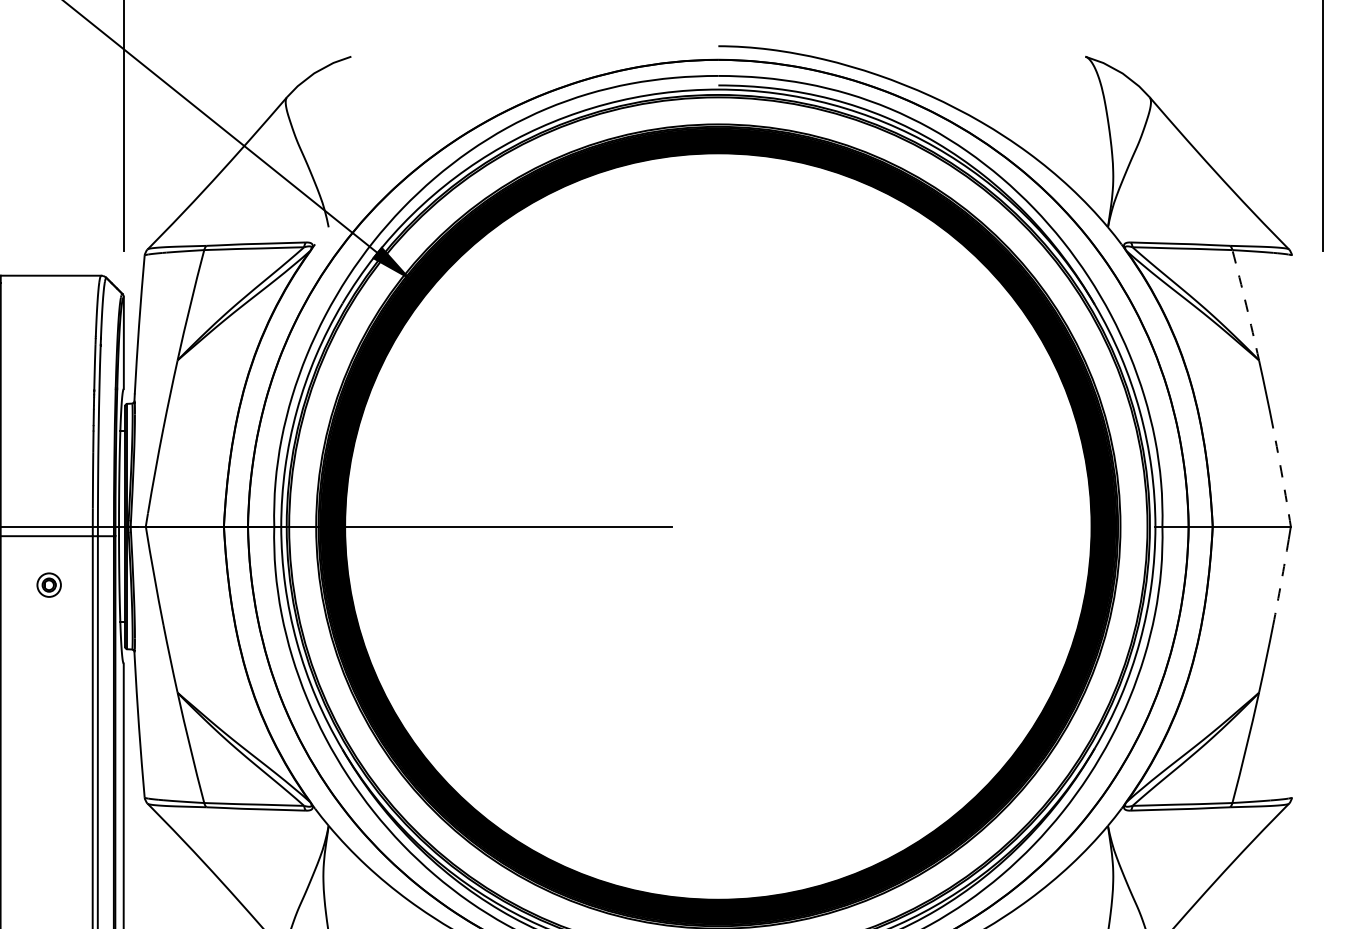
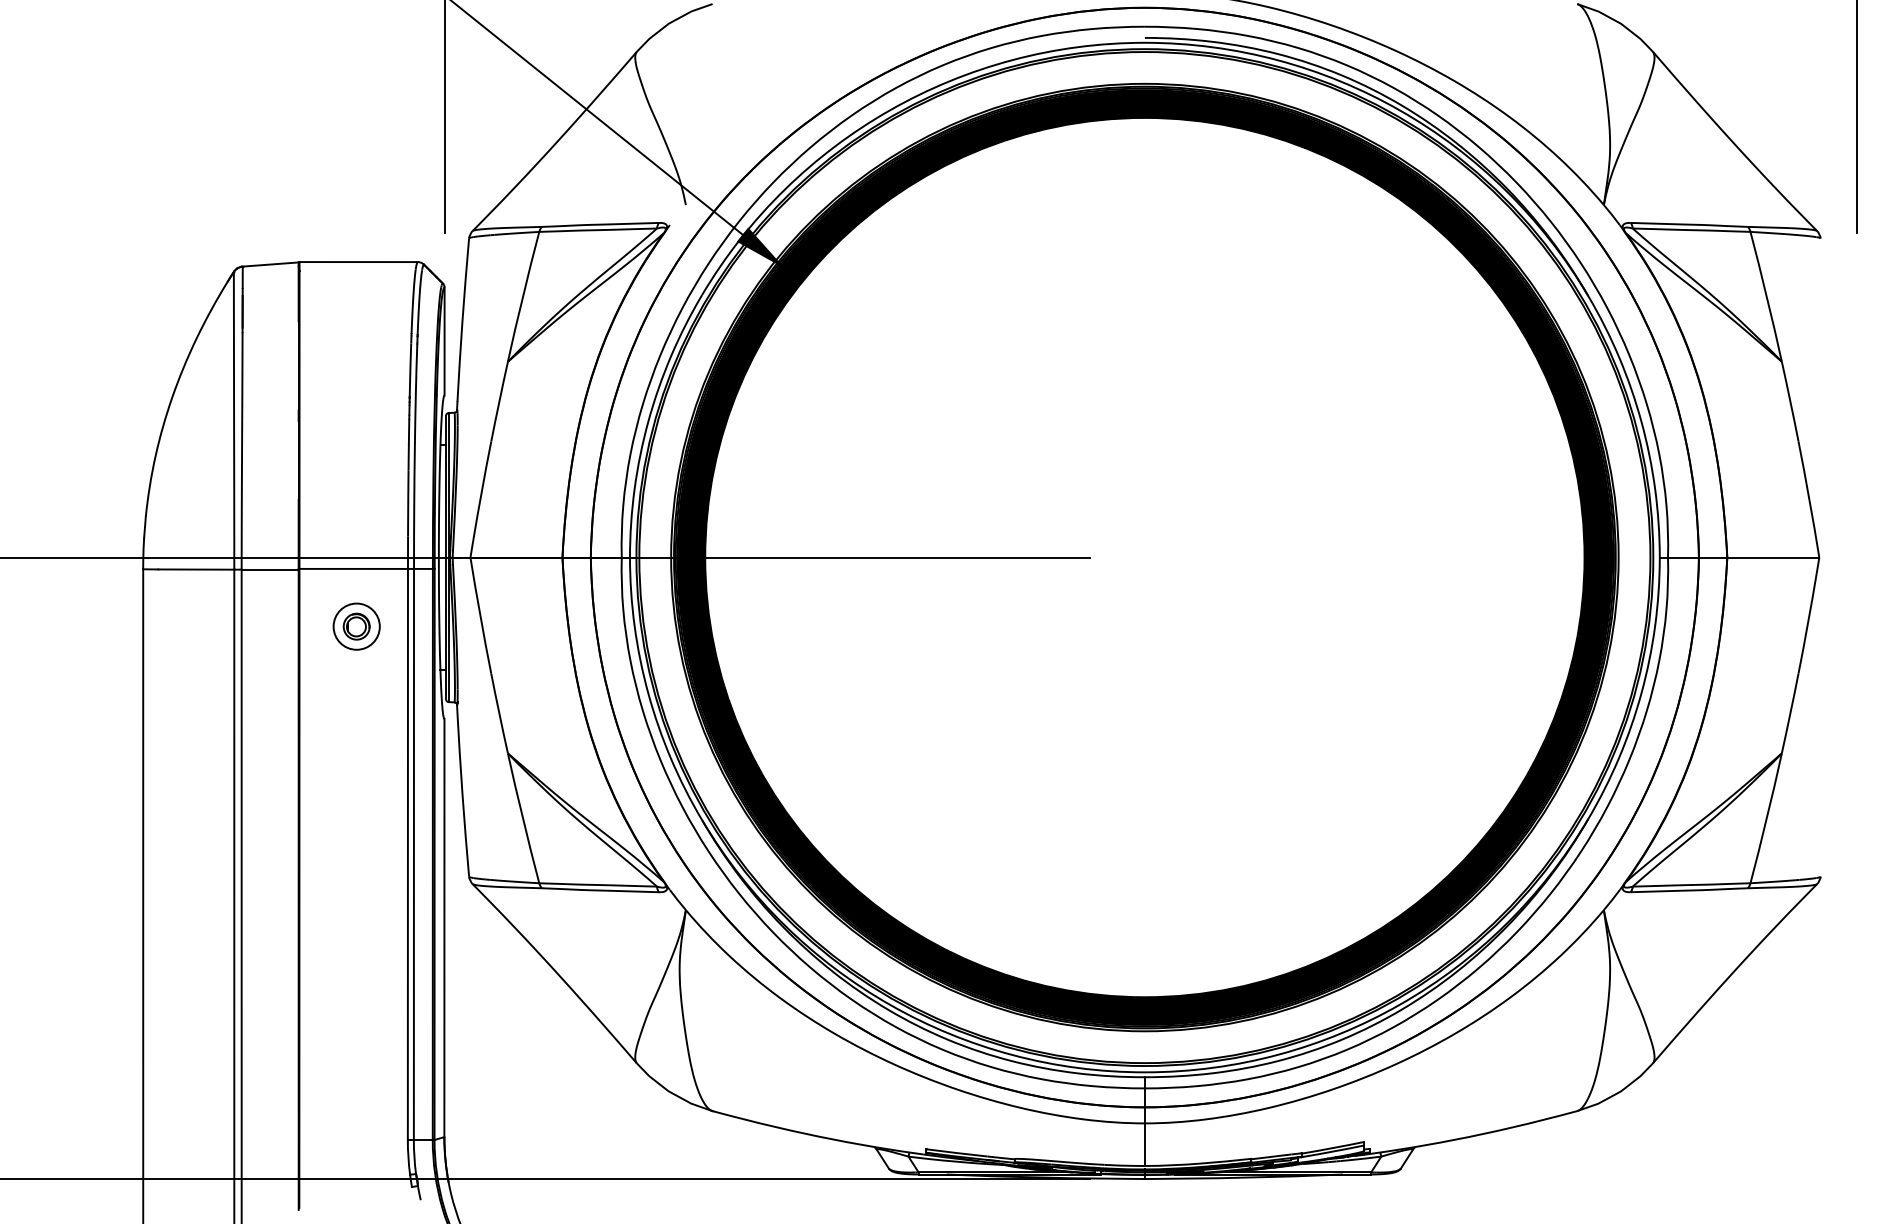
arc: (1246, 304) -> (1766, 296), dashed -> solid
arc: (1282, 477) -> (1809, 499), dashed -> solid
arc: (1281, 582) -> (1808, 623), dashed -> solid
part: (49, 585) -> (356, 626), size x1.67

